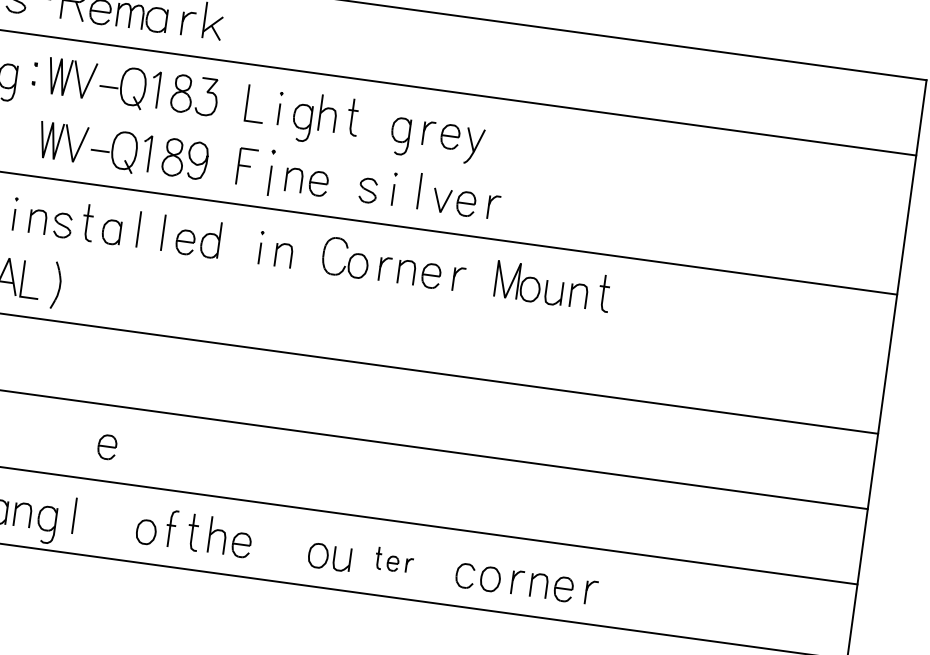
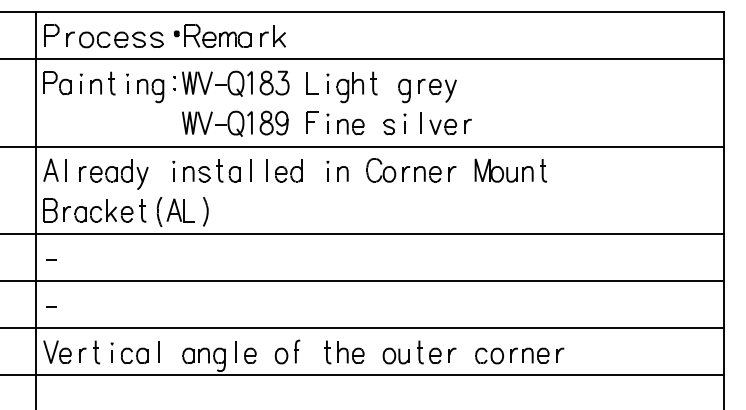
part: (270, 171) -> (327, 123), size x0.71
part: (107, 446) -> (250, 355), moved
part: (220, 536) -> (344, 352), moved
part: (394, 560) -> (436, 352), size x1.67

